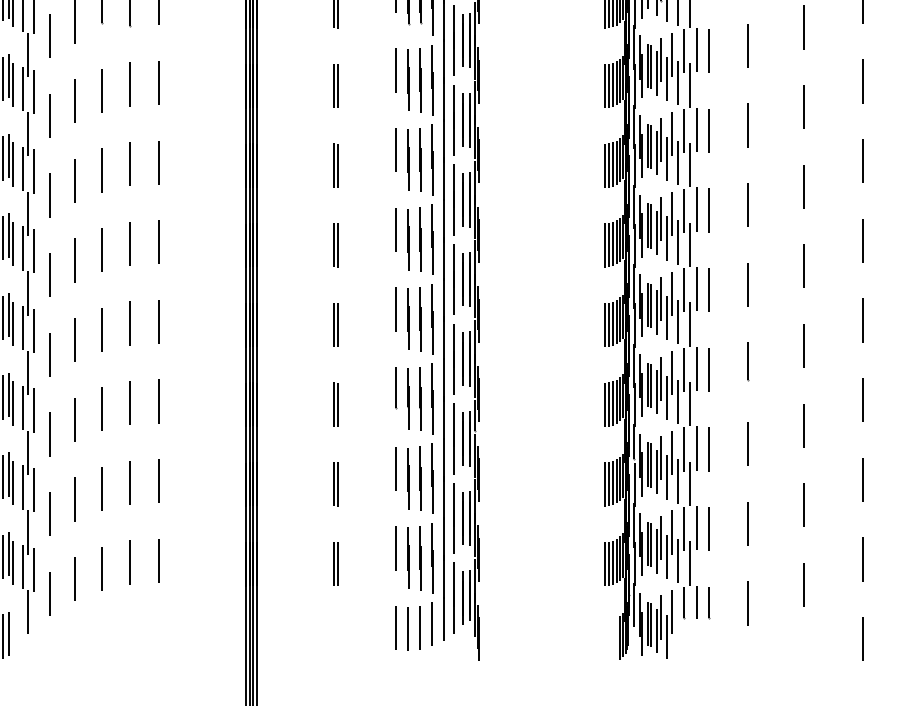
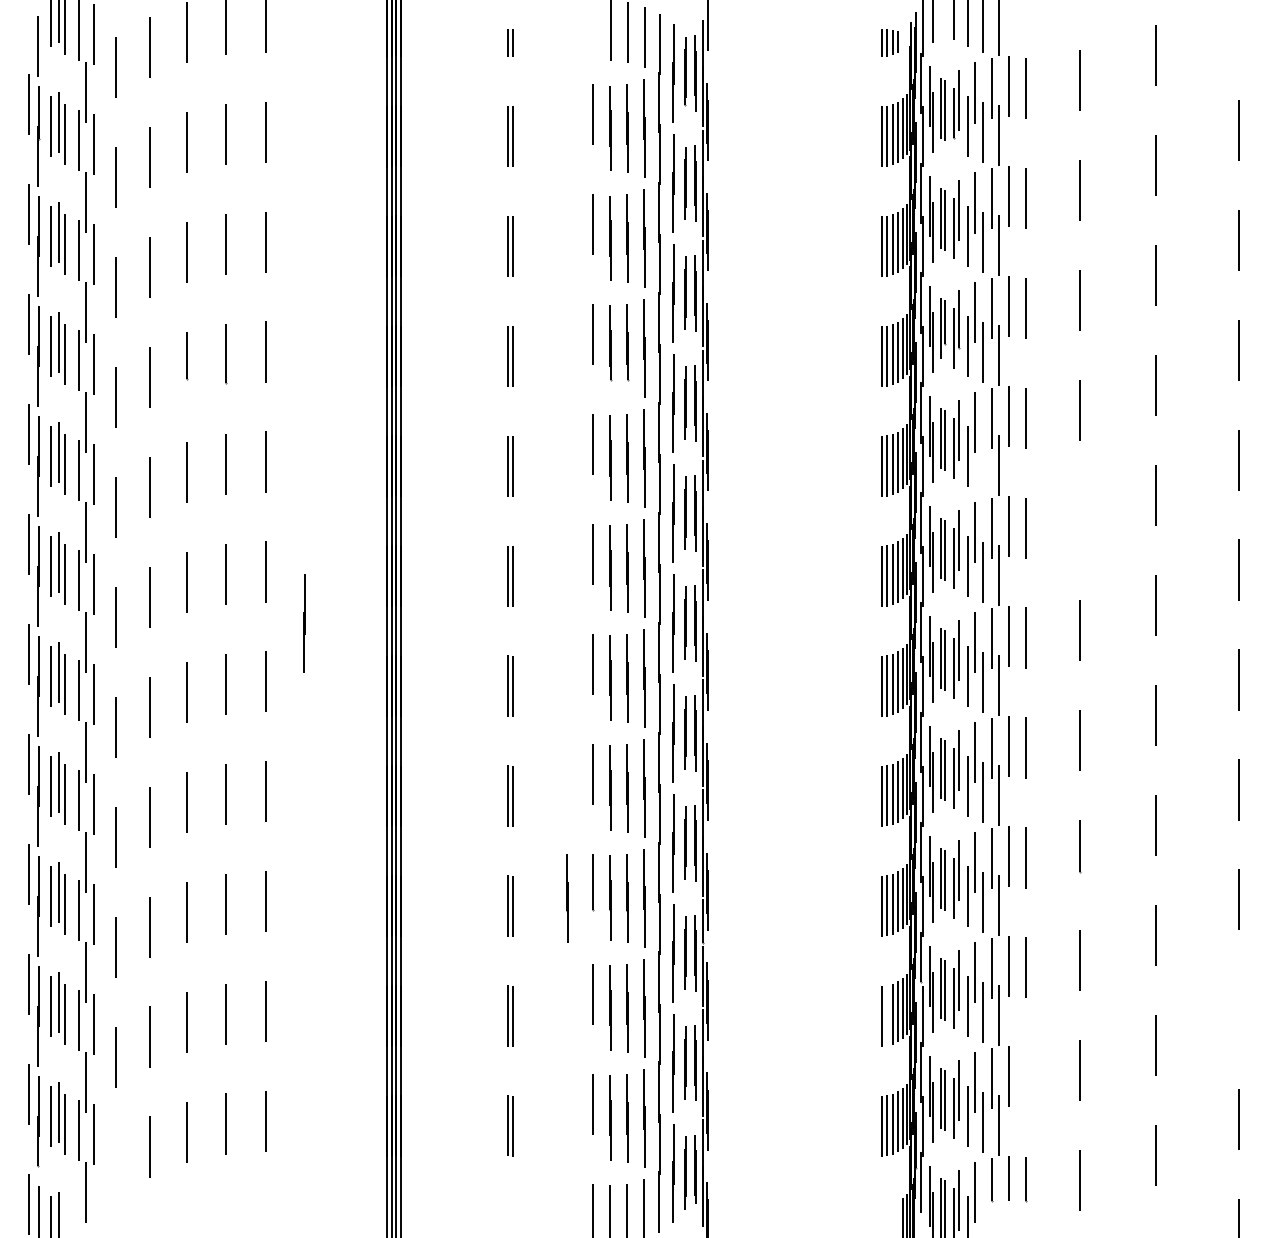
line: (678, 82) -> (983, 461), removed
line: (747, 125) -> (1079, 520), removed
line: (186, 199) -> (304, 623), added
line: (377, 399) -> (567, 898), added
line: (863, 479) -> (1238, 1009), removed
line: (608, 483) -> (887, 1015), removed
line: (708, 528) -> (1025, 1077), removed
line: (50, 593) -> (116, 1166), removed

